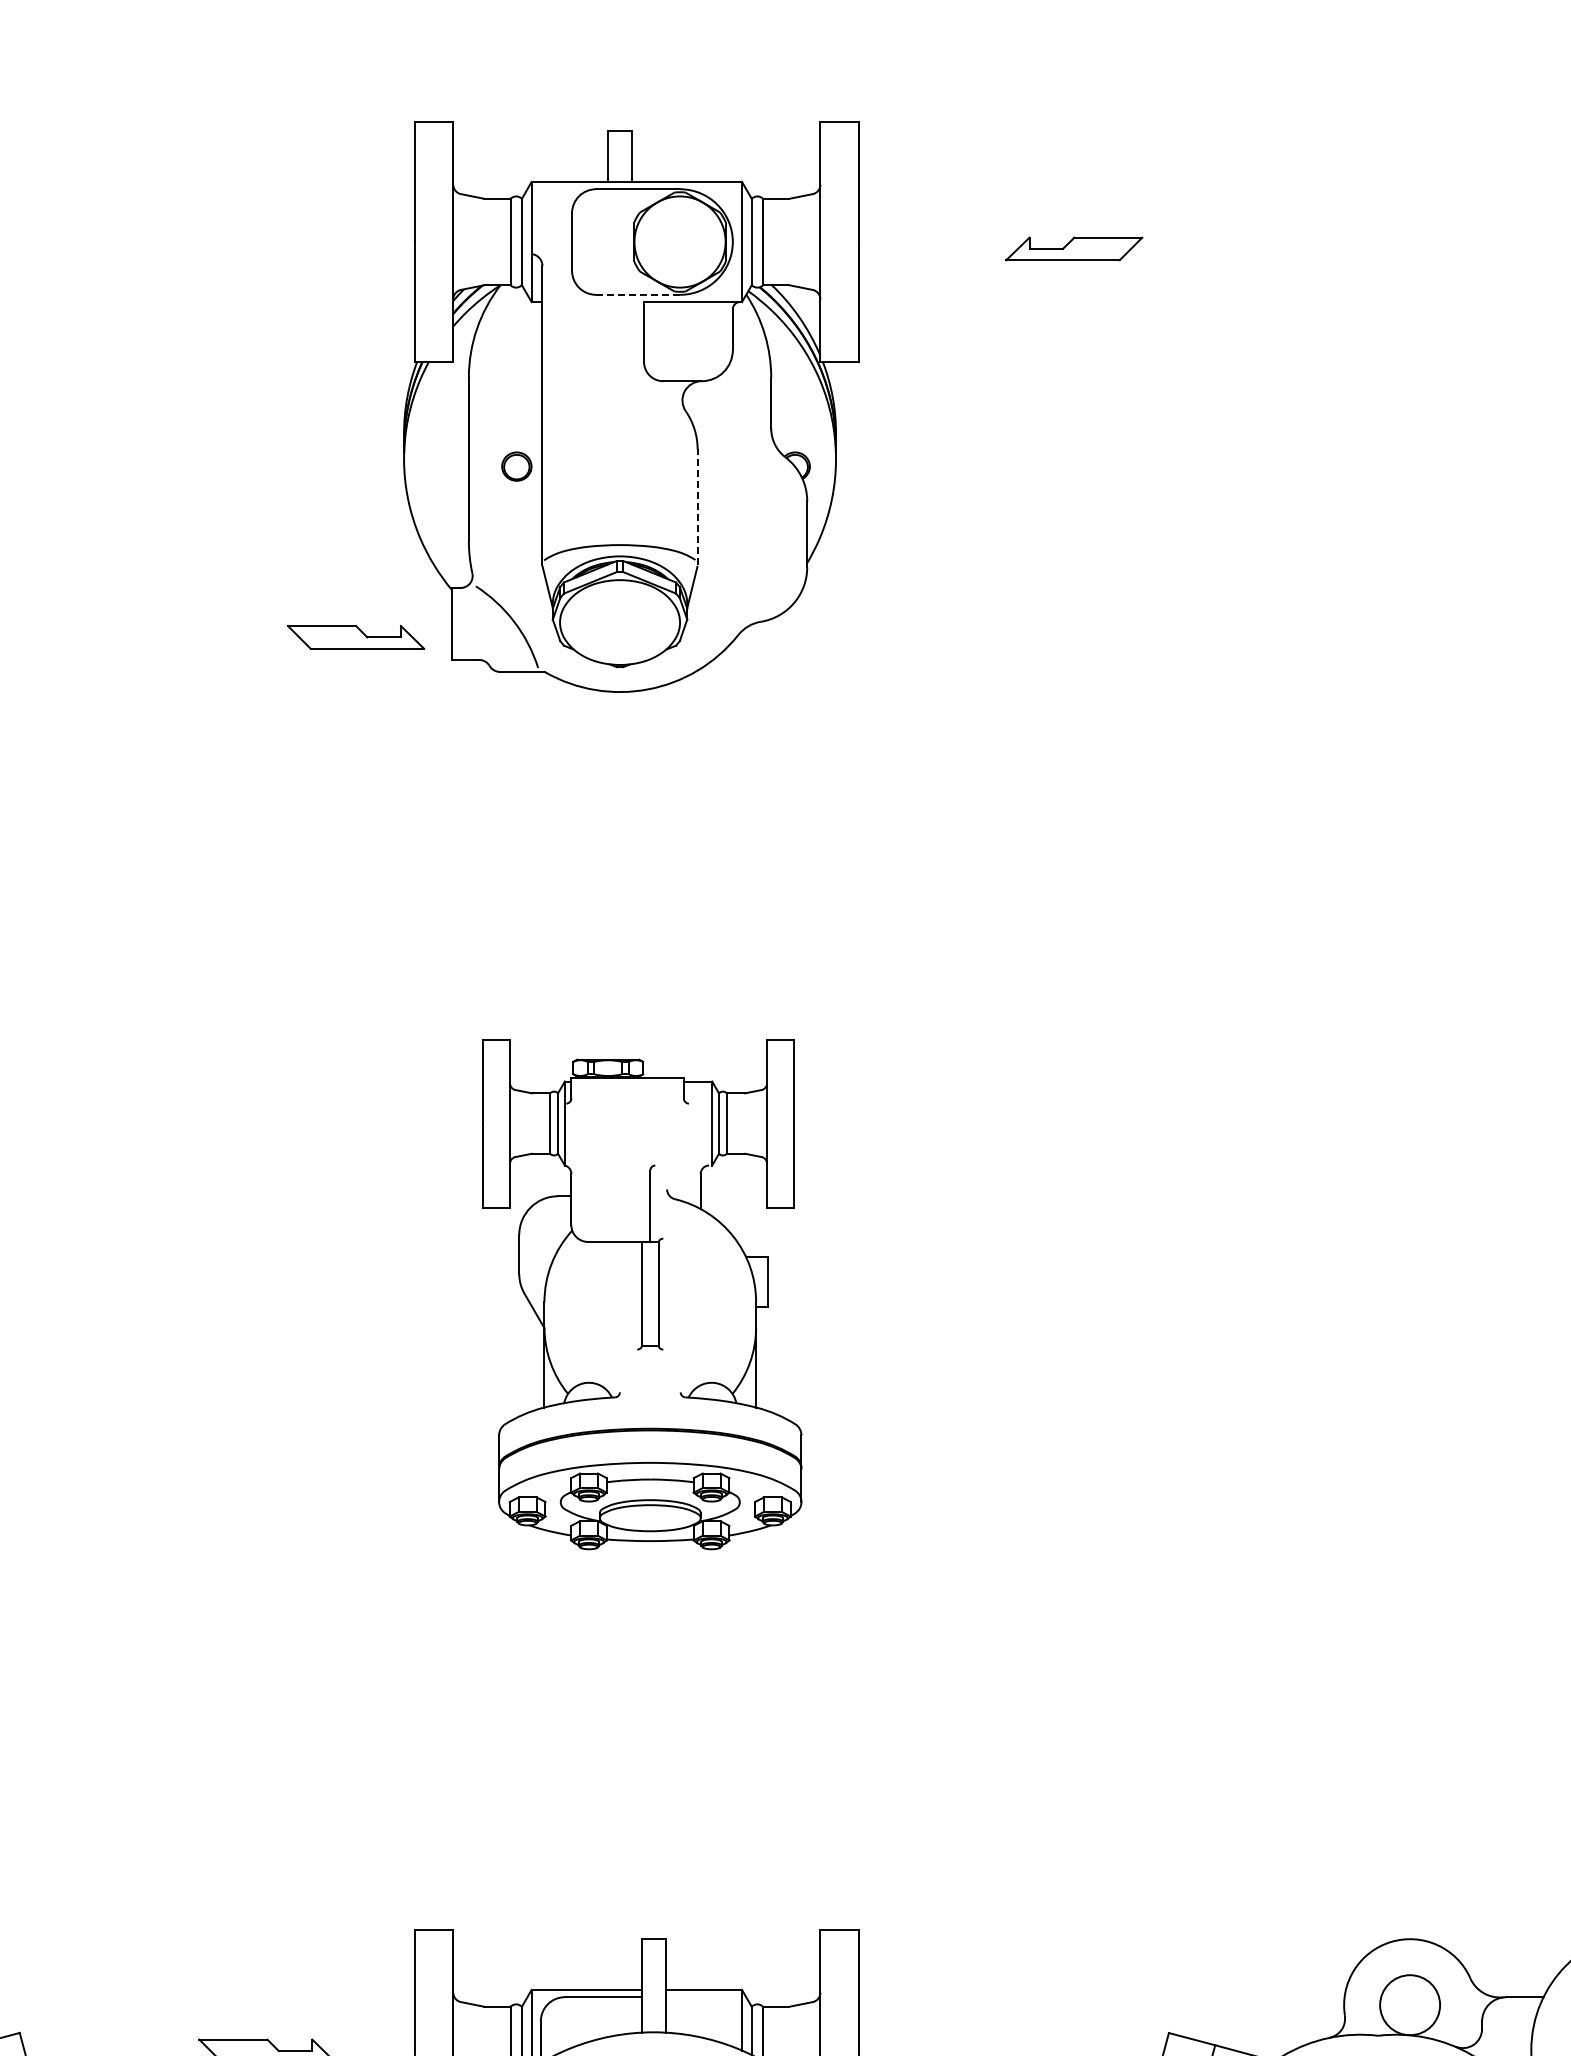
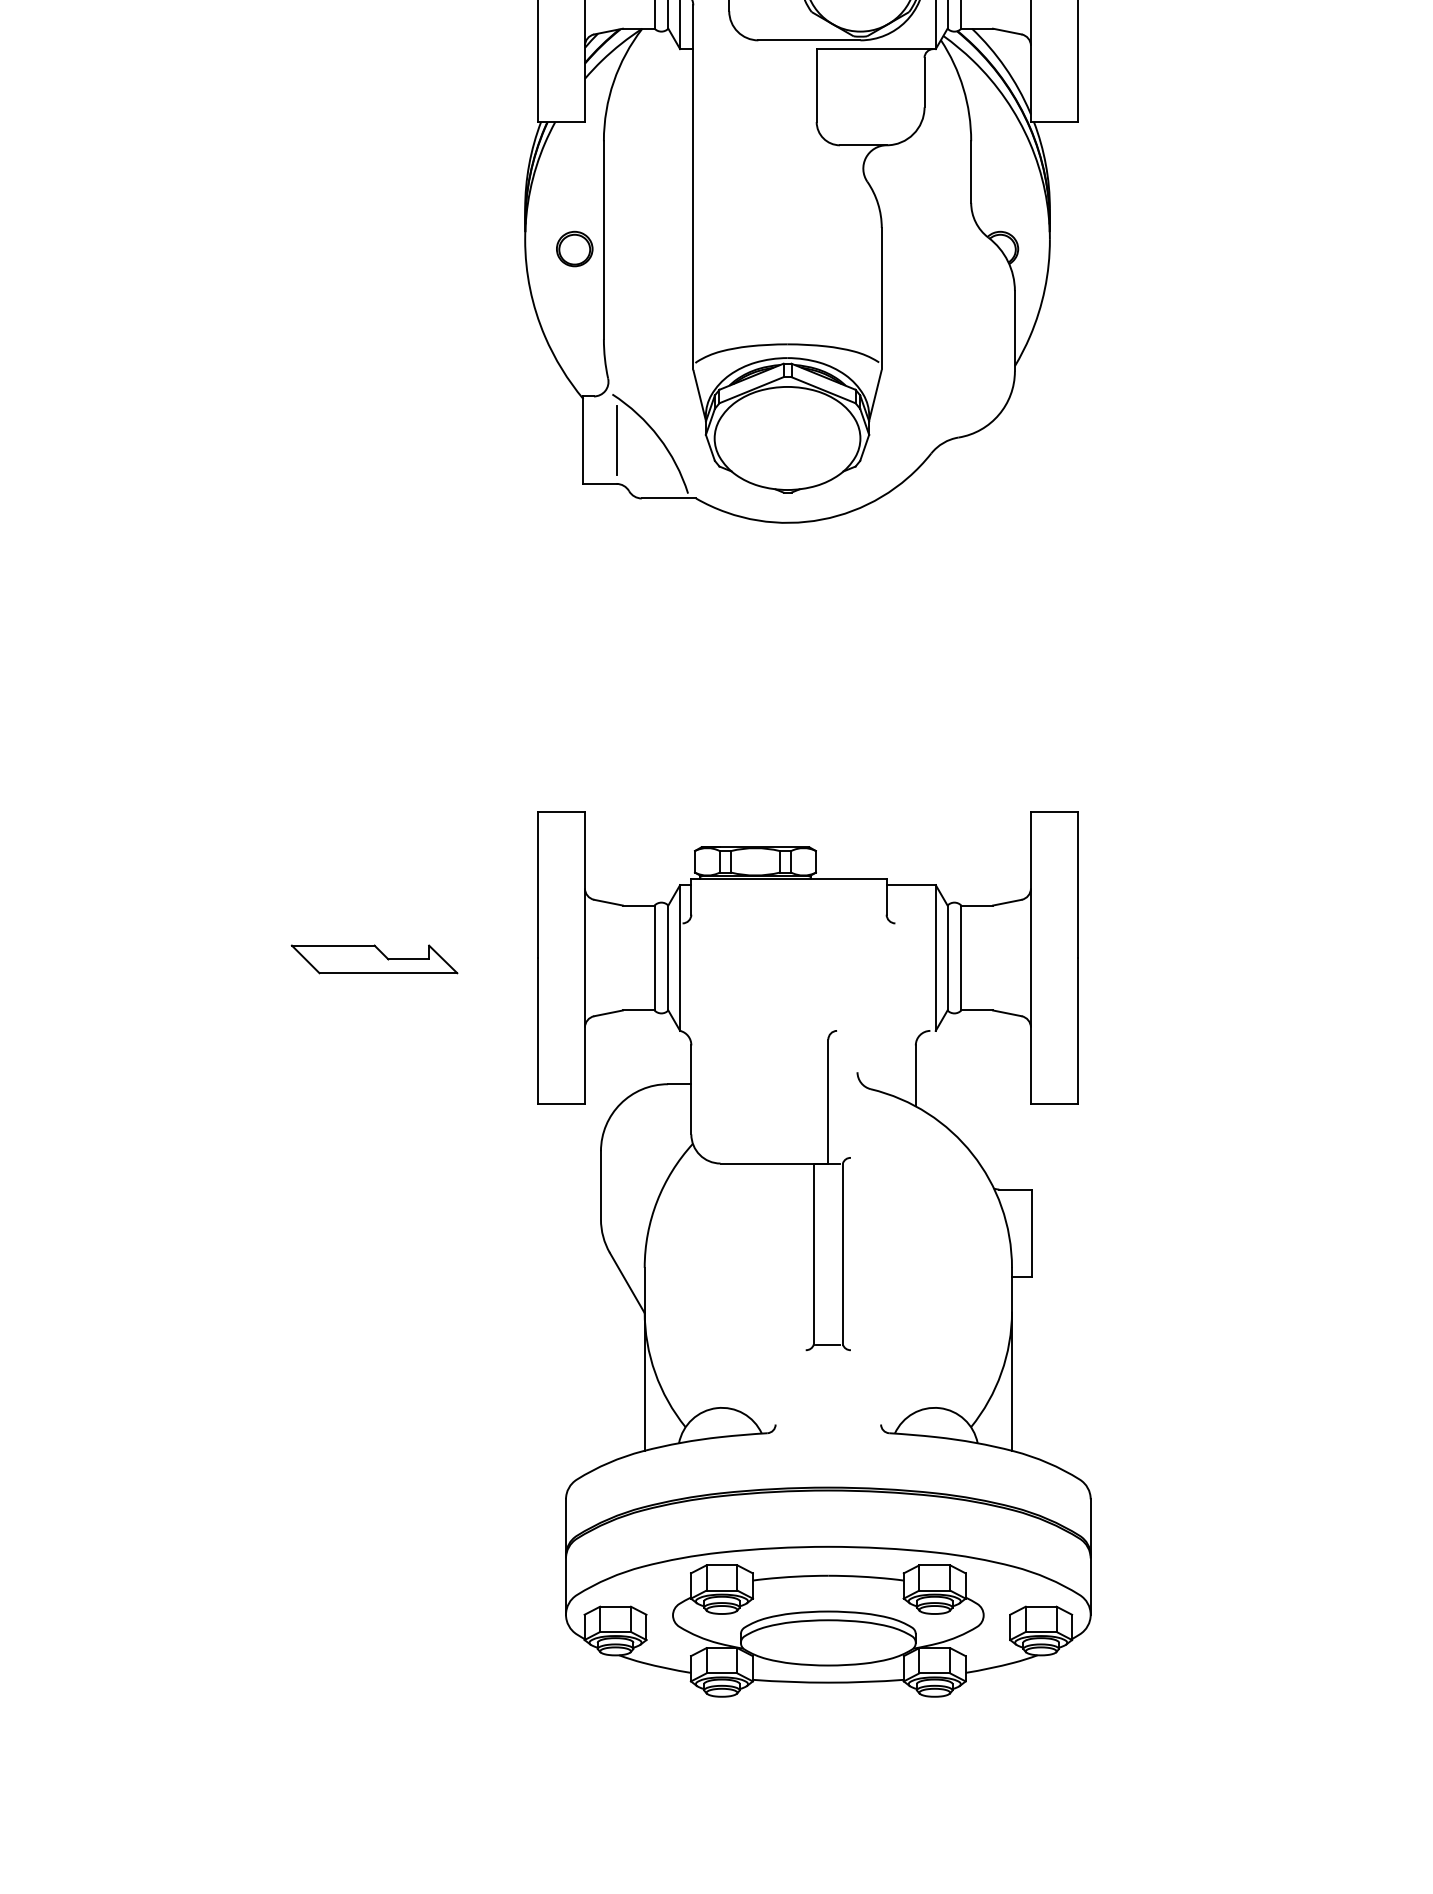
line: (638, 294) -> (809, 39), dashed -> solid
part: (516, 466) -> (574, 248), moved
line: (697, 507) -> (881, 298), dashed -> solid
line: (479, 623) -> (616, 439), added
part: (356, 637) -> (375, 959), moved
part: (642, 1294) -> (814, 1254), size x1.43

